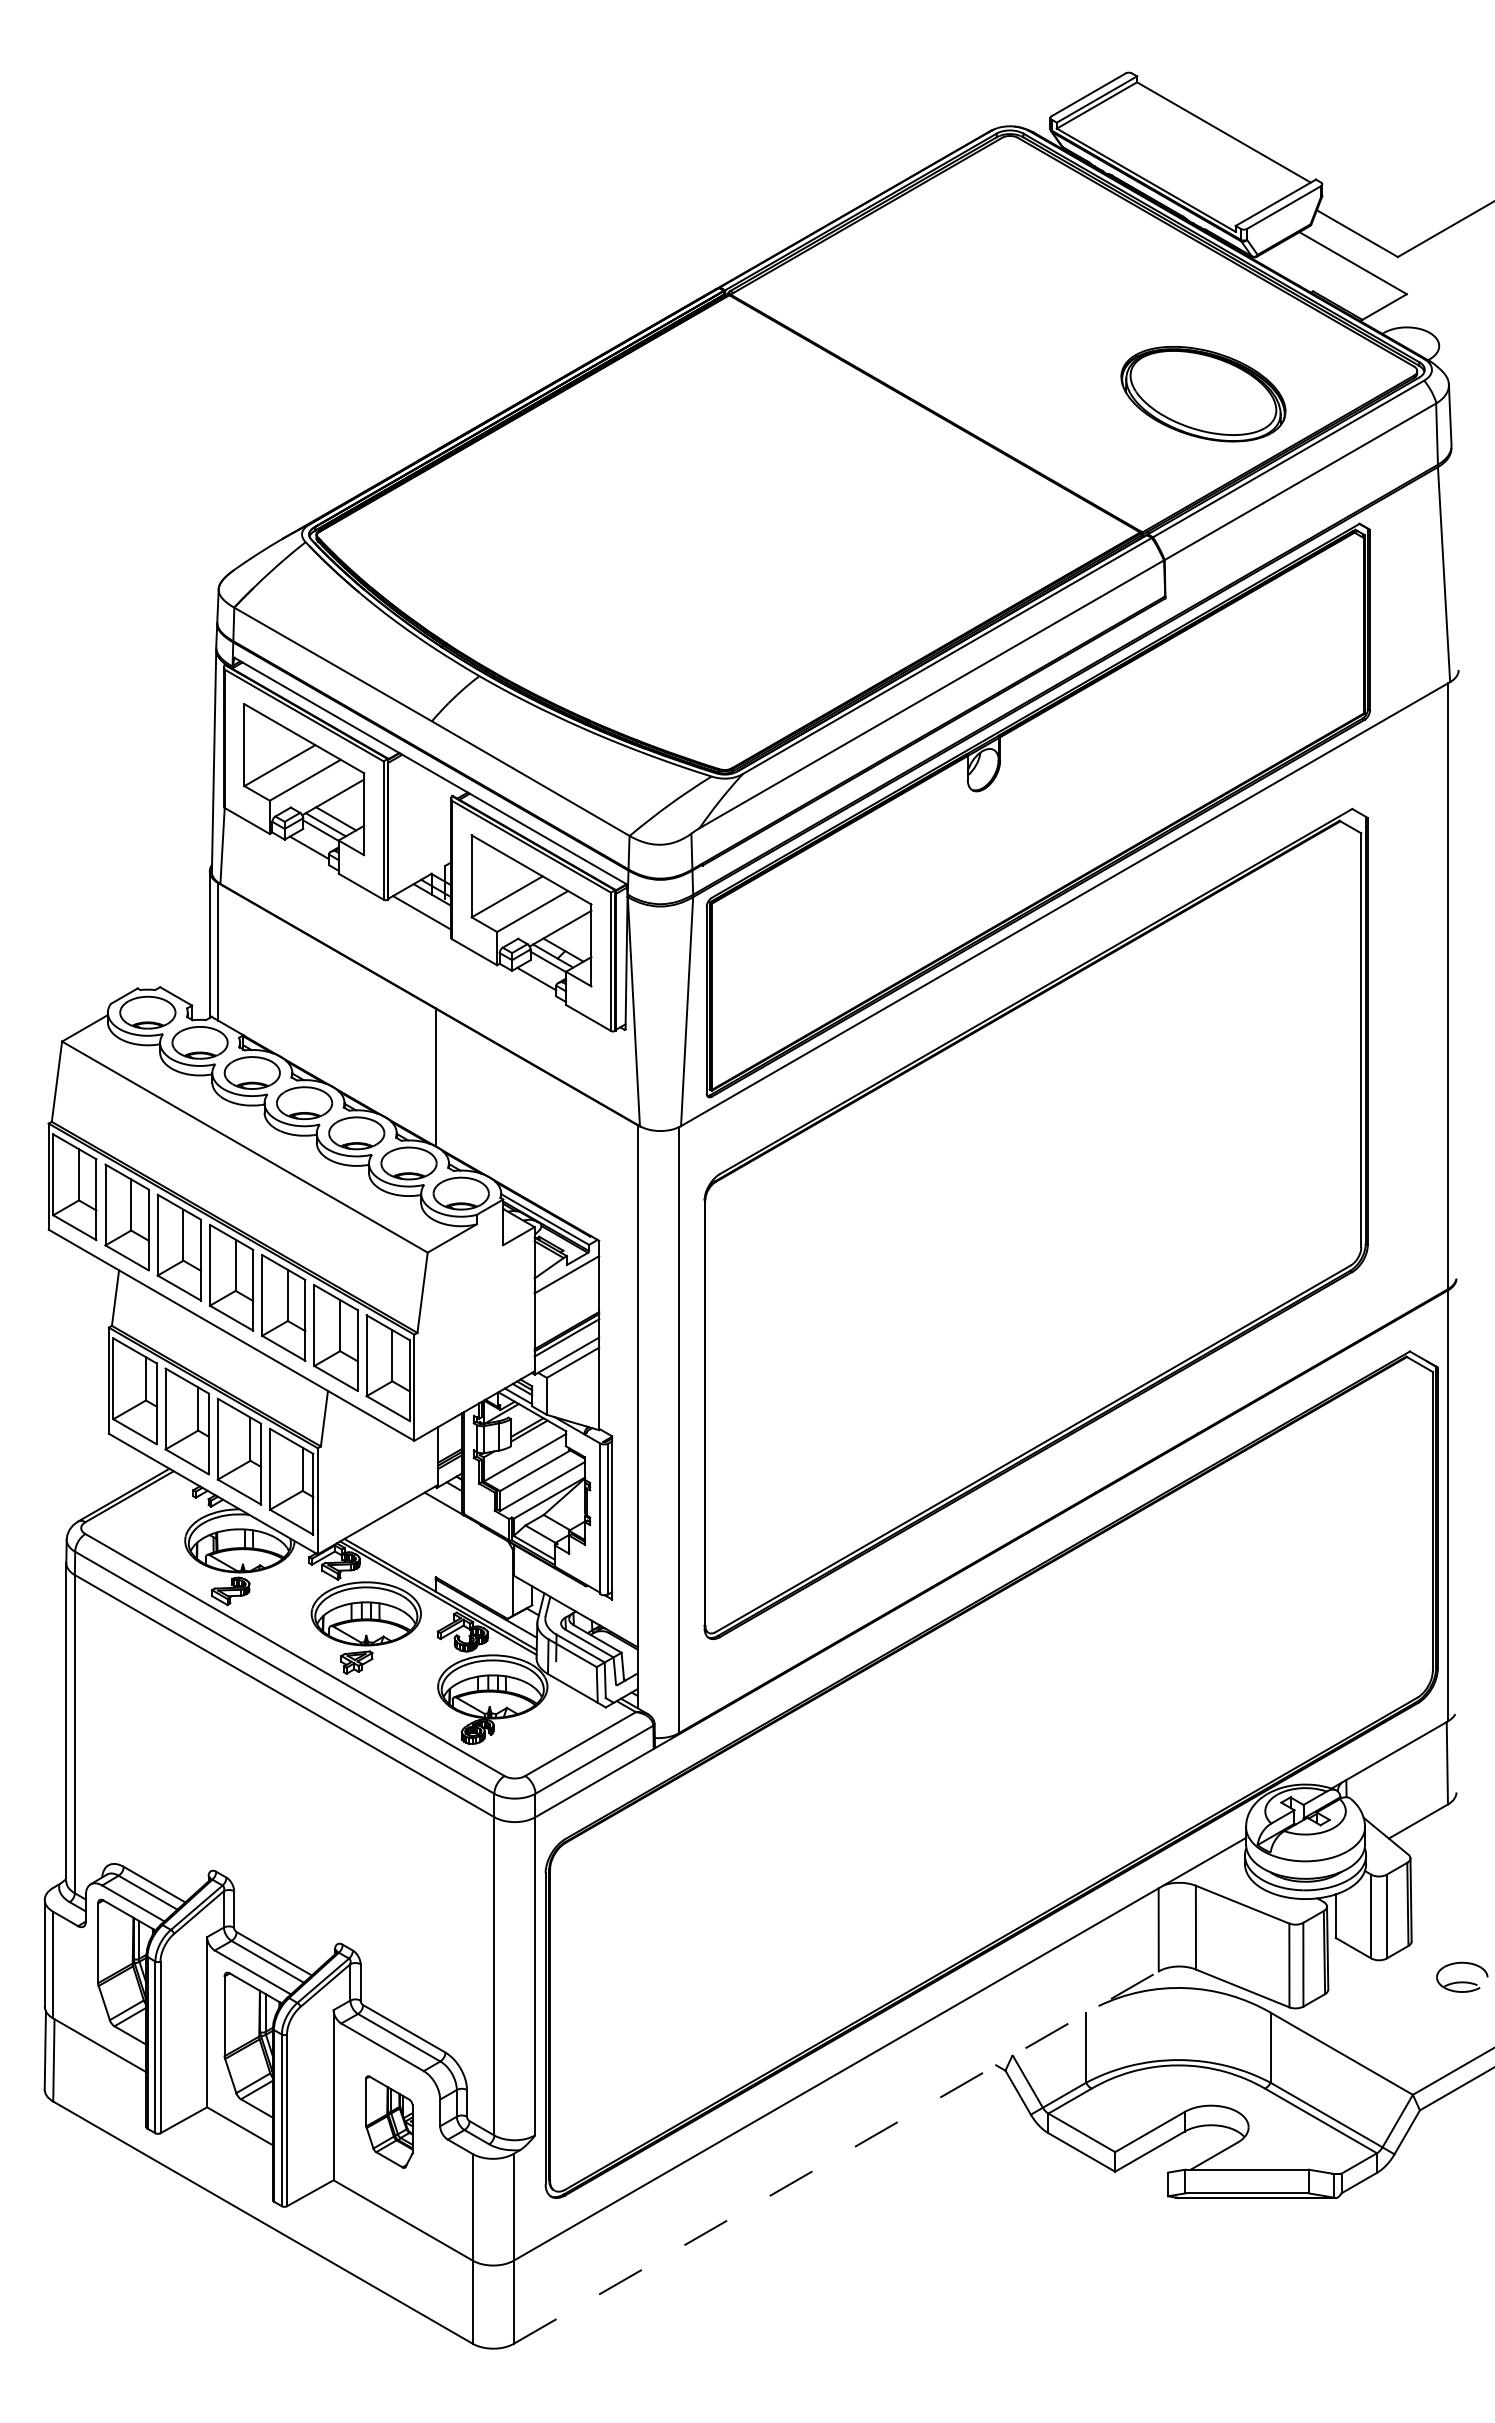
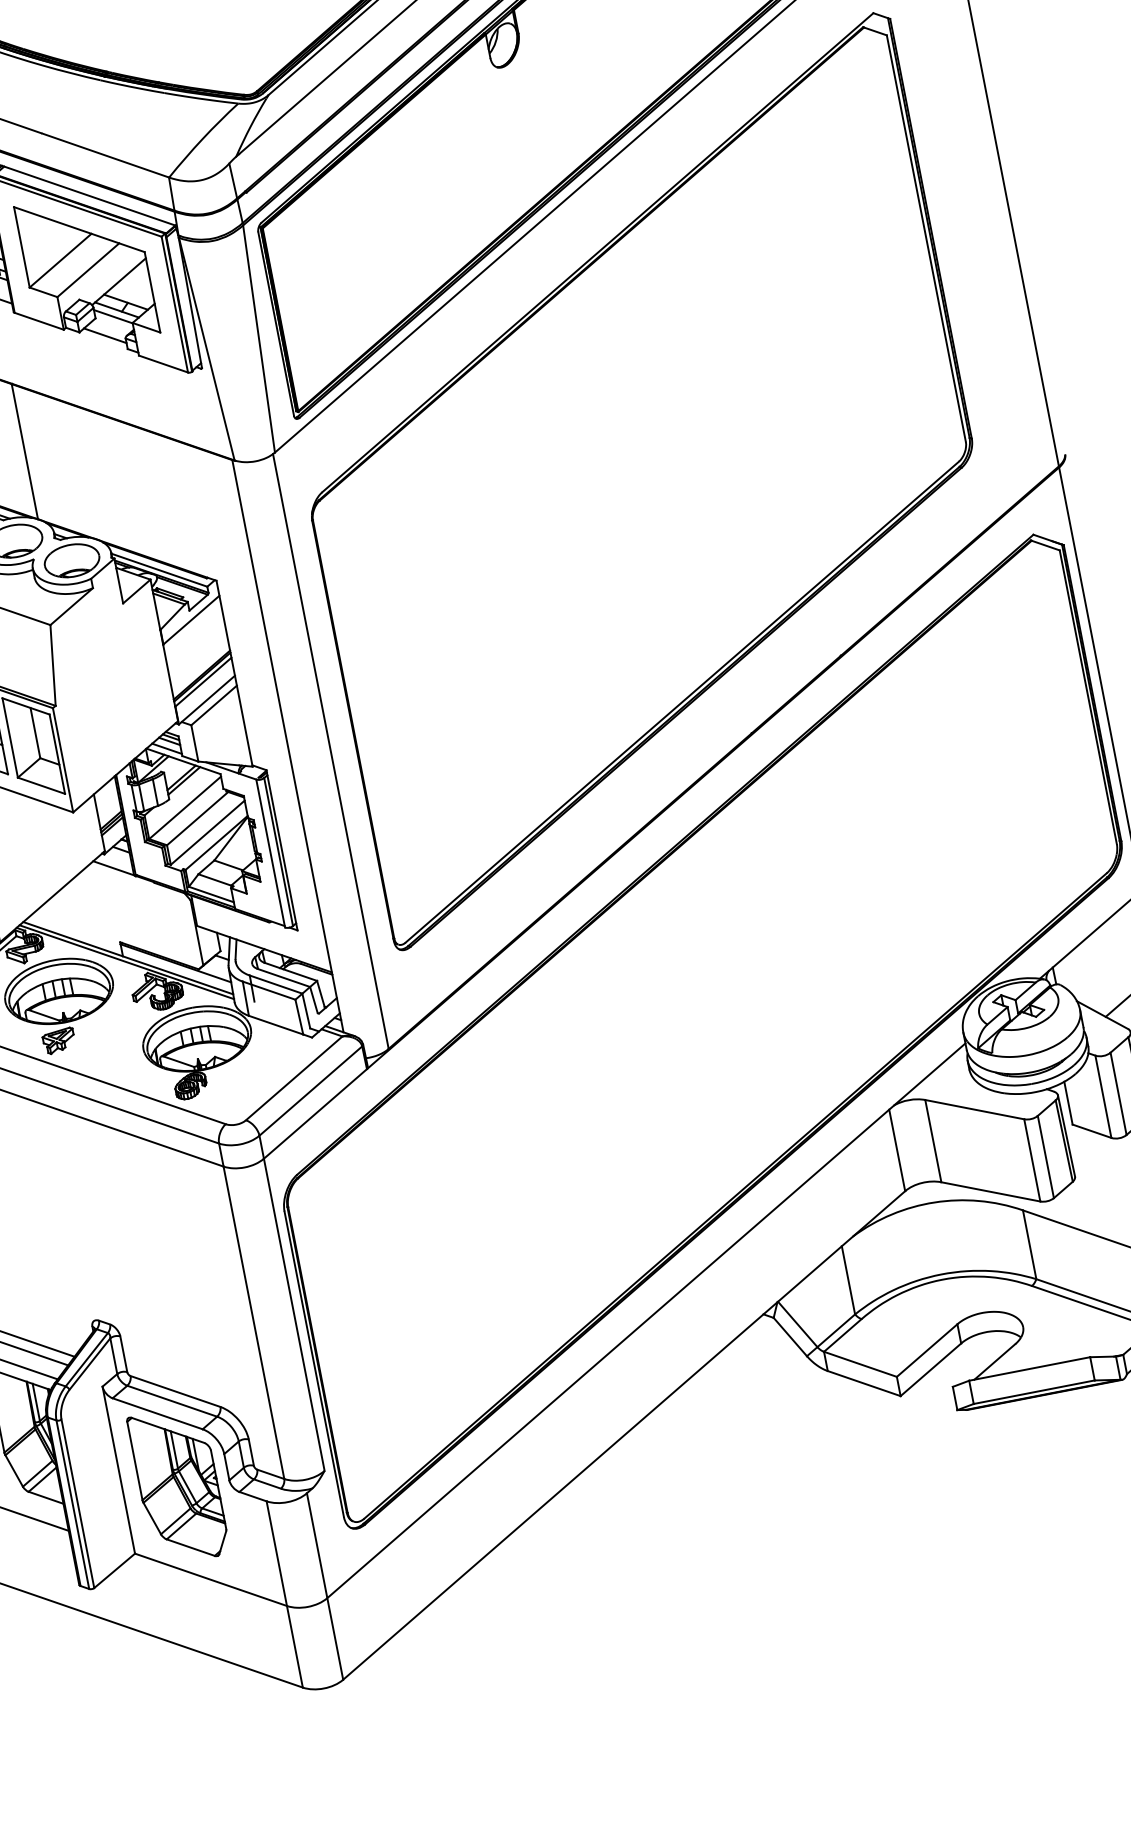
part: (389, 2121) -> (178, 1485), size x1.67
line: (836, 2157) -> (624, 1435), dashed -> solid

